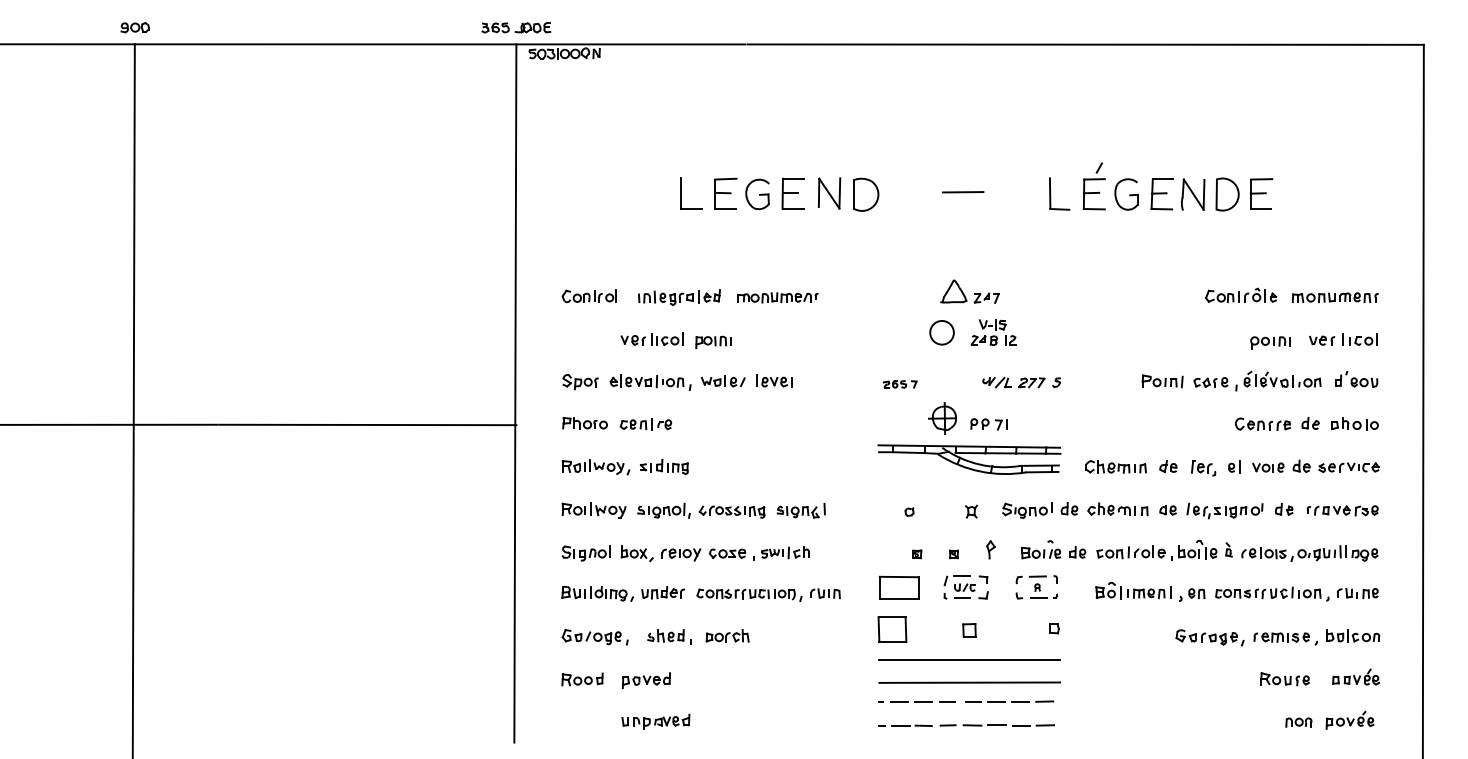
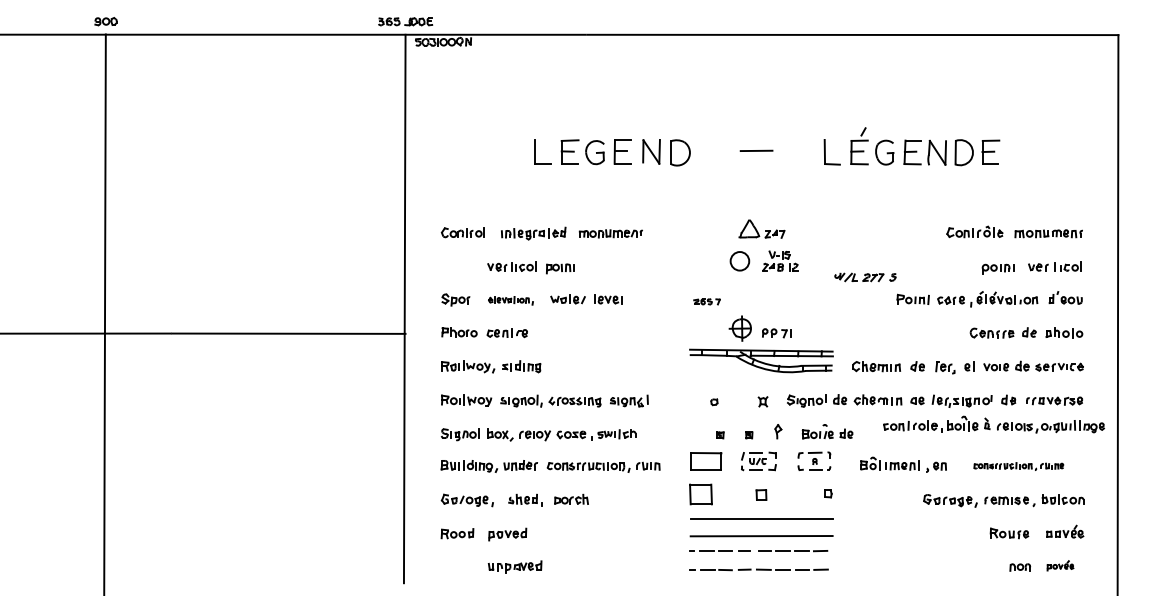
part: (649, 382) -> (510, 300), size x0.7
part: (1021, 382) -> (865, 277), moved
part: (1236, 550) -> (993, 424), moved
part: (1296, 594) -> (1018, 466), size x0.7
part: (1350, 720) -> (1060, 565), size x0.7

